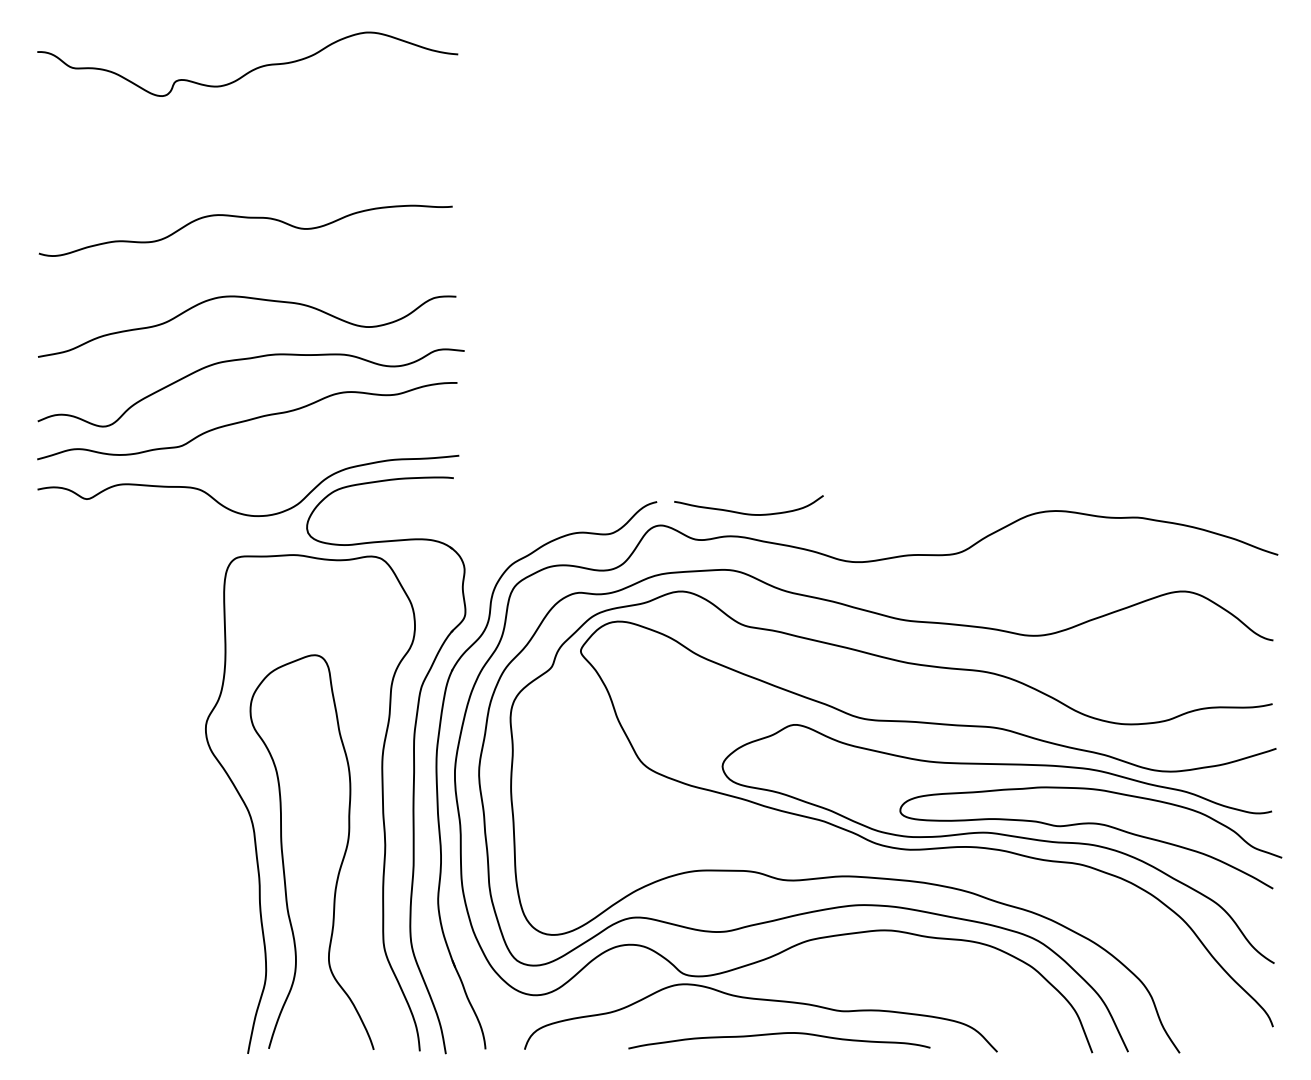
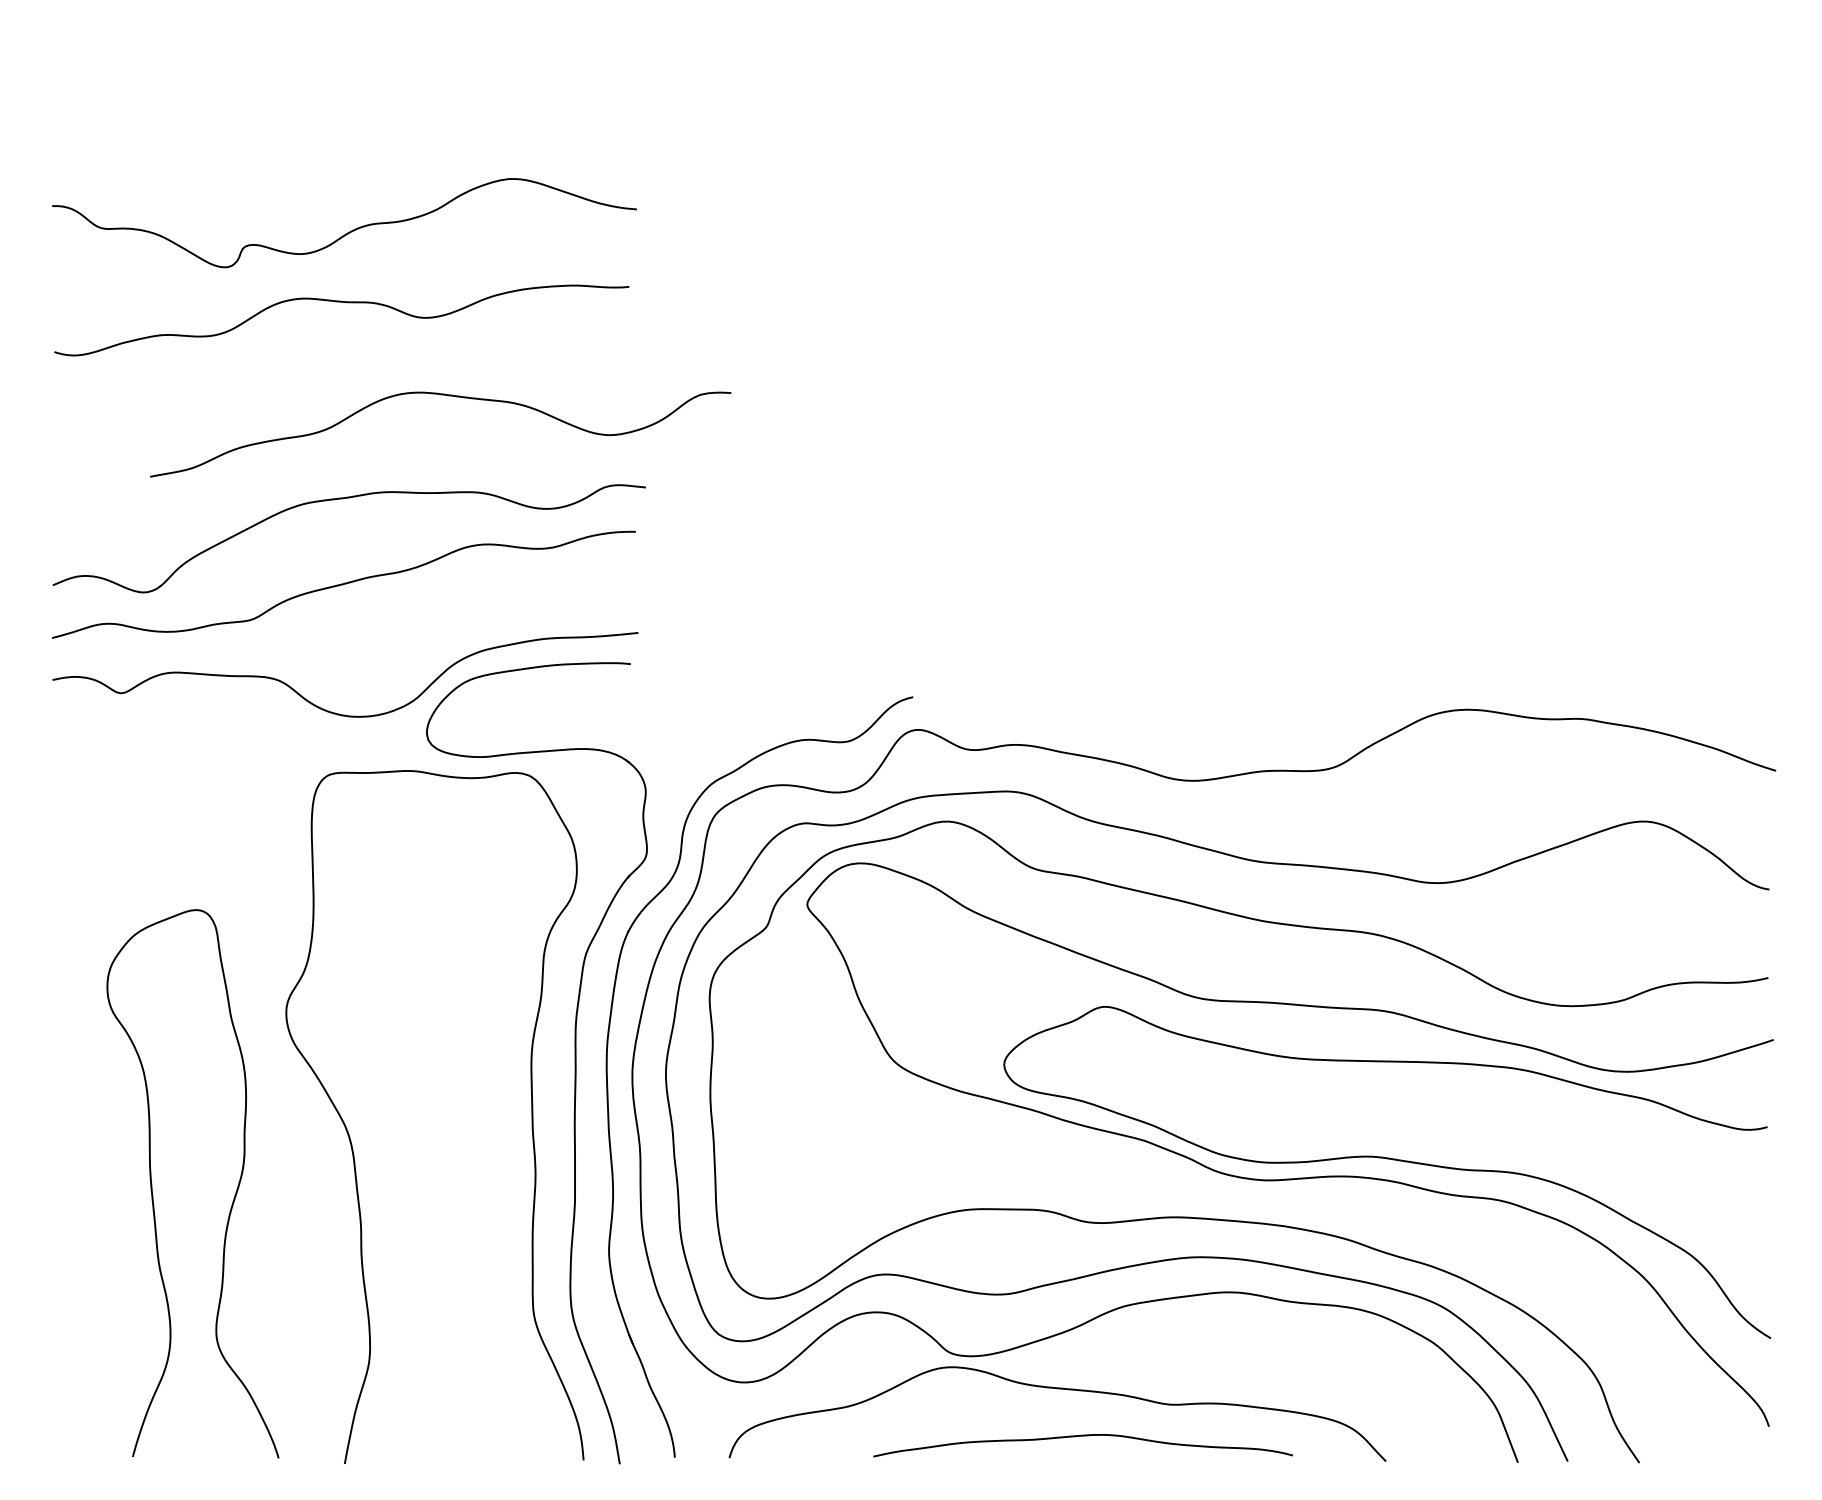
curve: (251, 70) -> (349, 231), moved
curve: (252, 299) -> (448, 396), moved
curve: (748, 513) -> (1040, 713), removed
curve: (1090, 823) -> (1515, 1144), removed
curve: (283, 852) -> (152, 1183), moved

